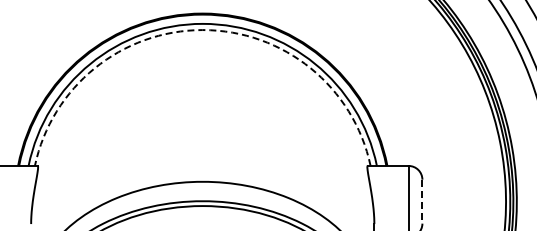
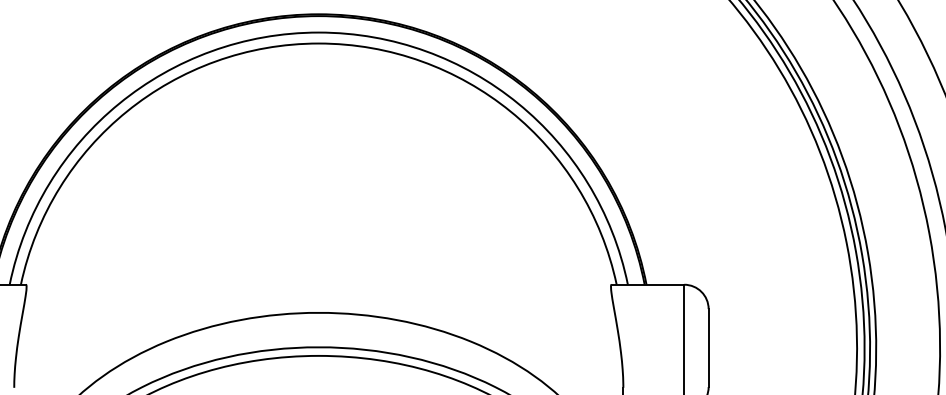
arc: (202, 30) -> (318, 44), dashed -> solid
line: (422, 201) -> (708, 347), dashed -> solid

